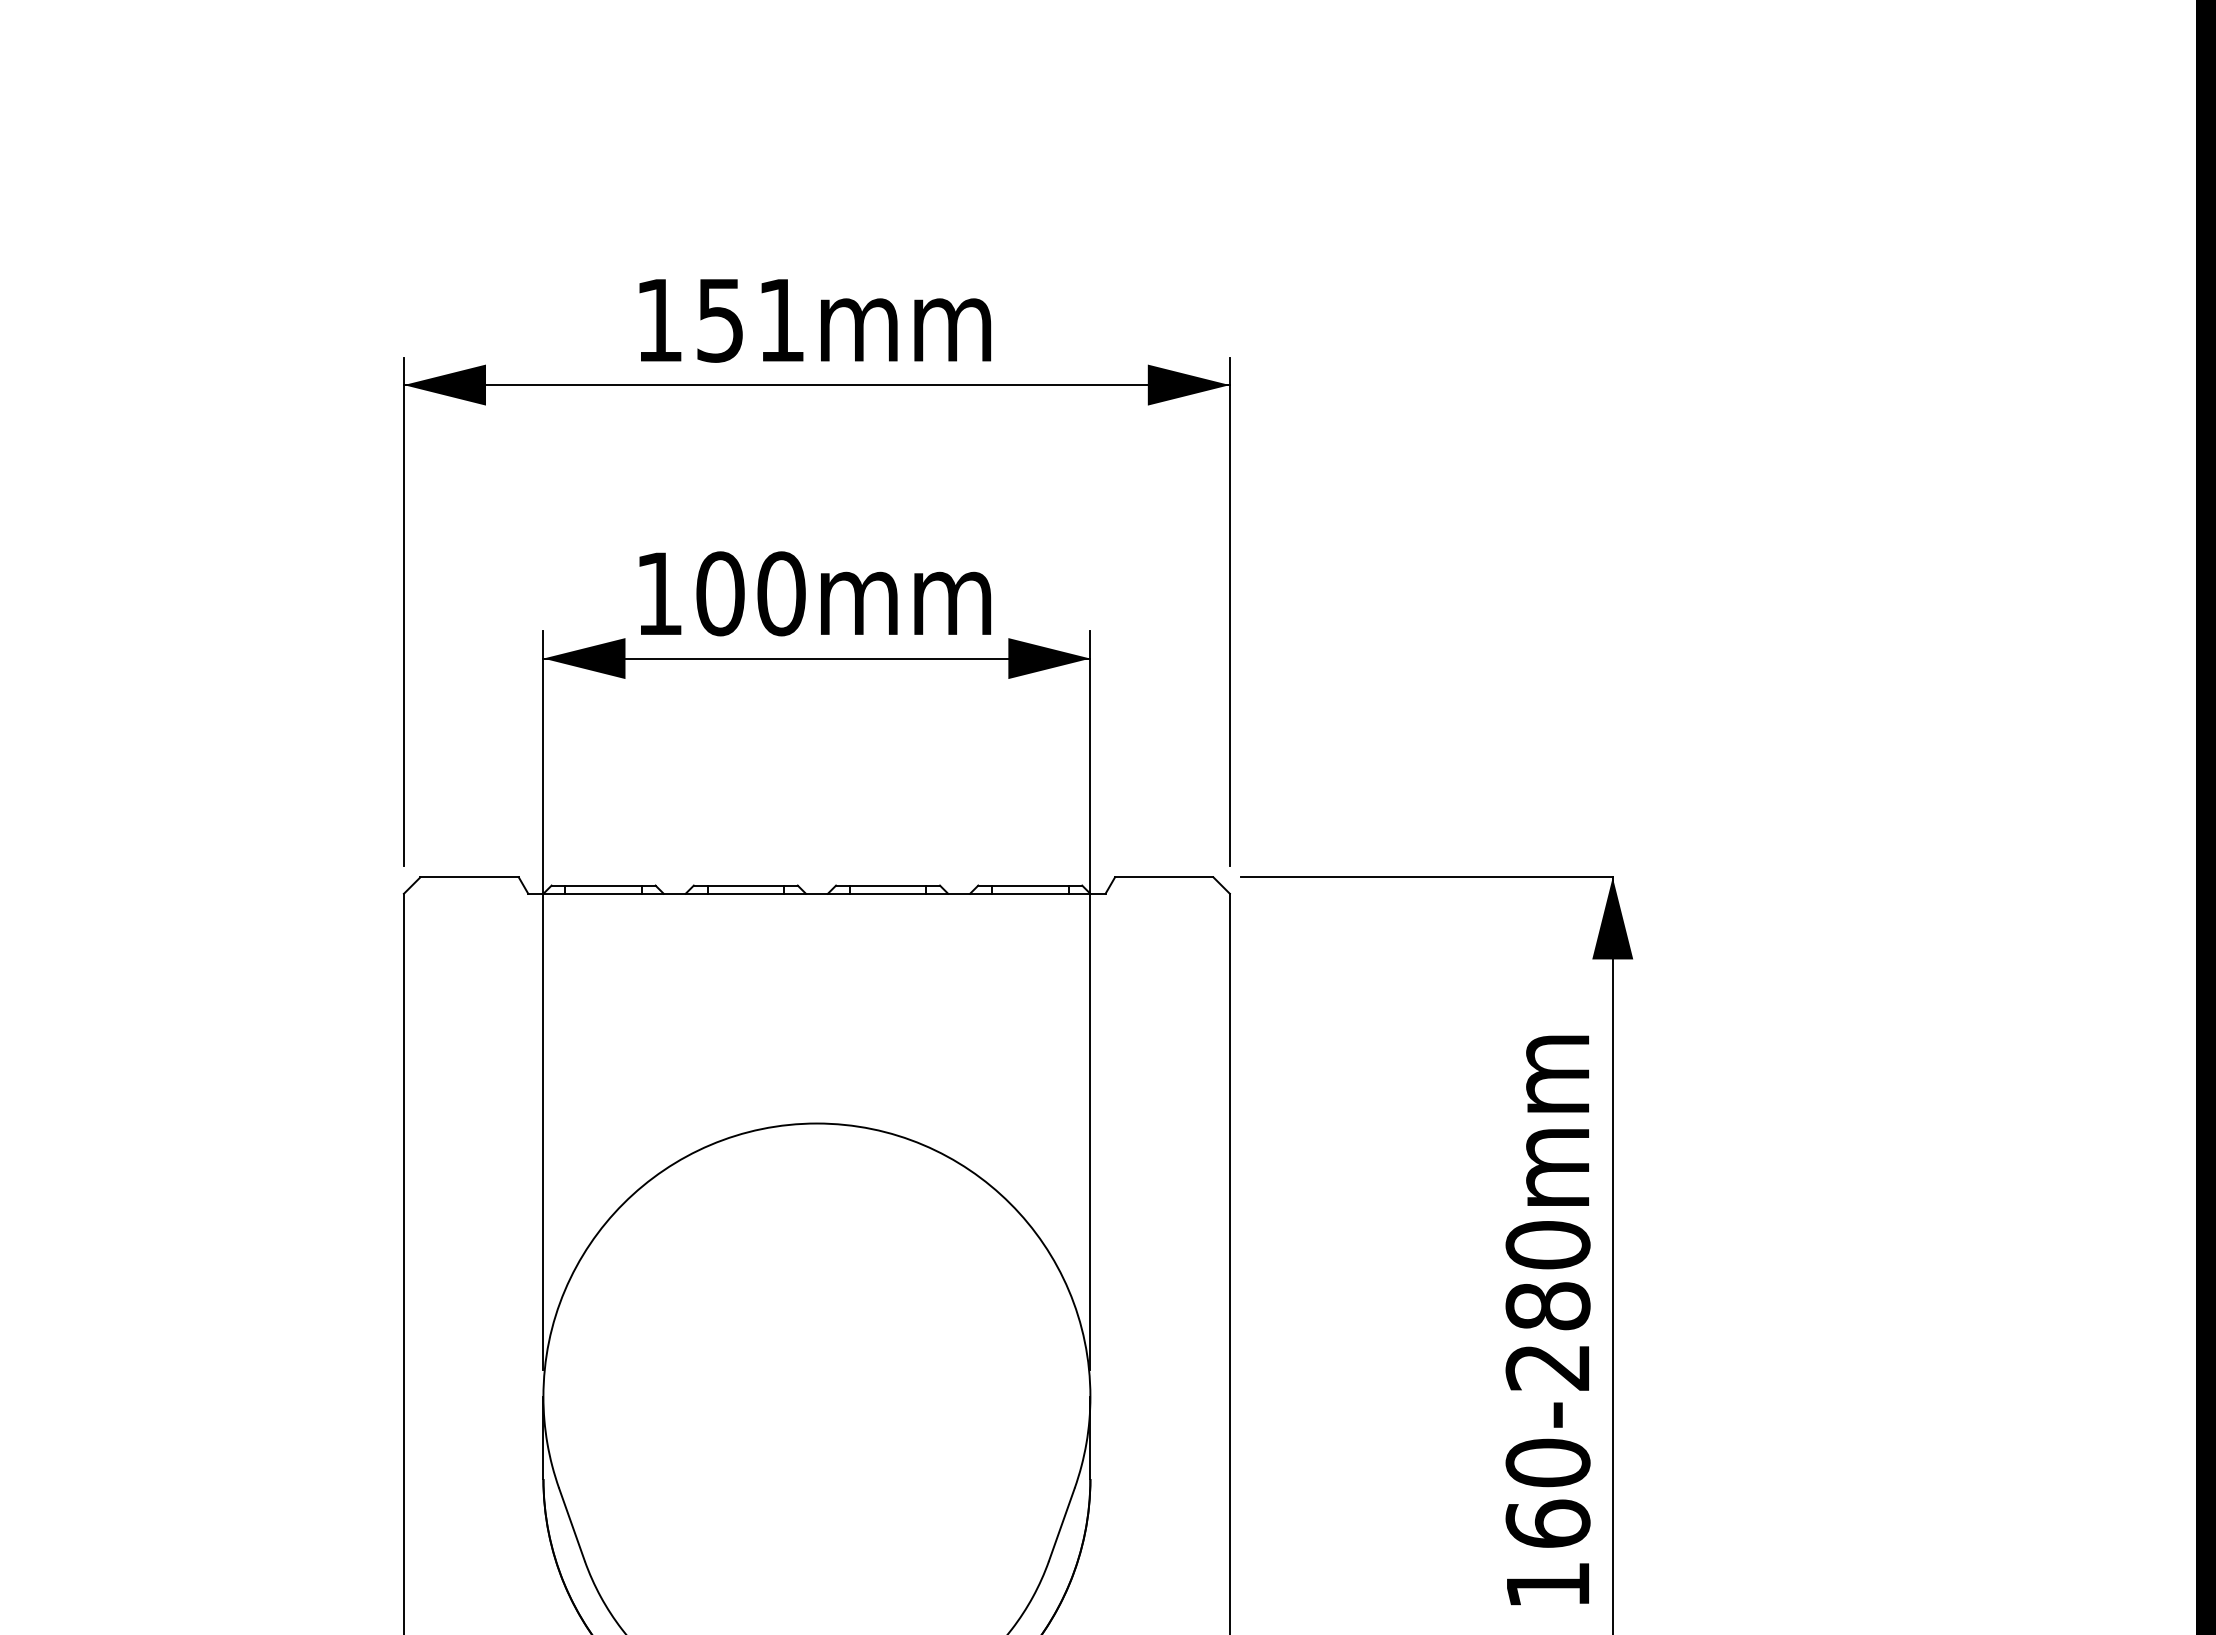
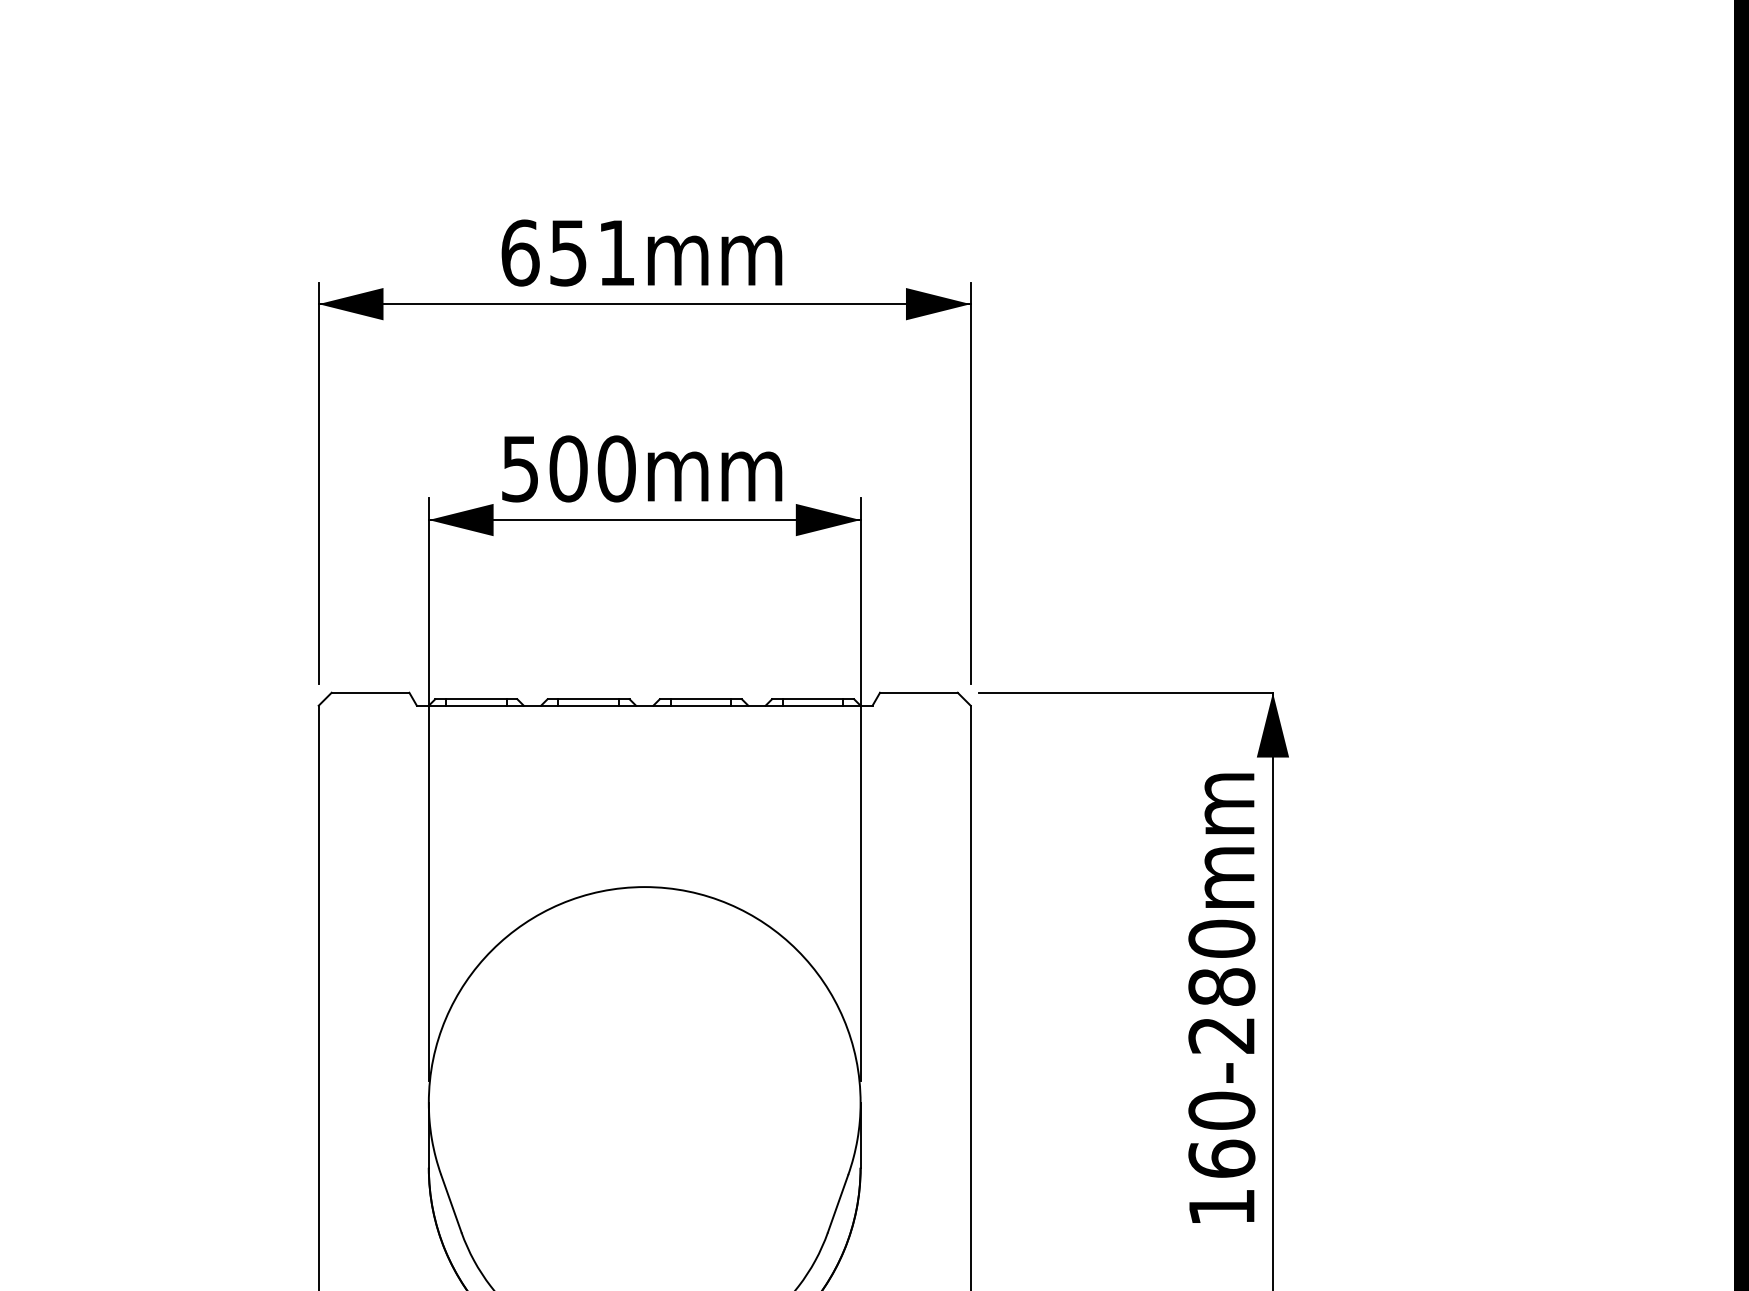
text: (659, 319) -> (520, 252), 151mm -> 651mm
text: (658, 594) -> (519, 469), 100mm -> 500mm
text: (1547, 1320) -> (1221, 998), moved

